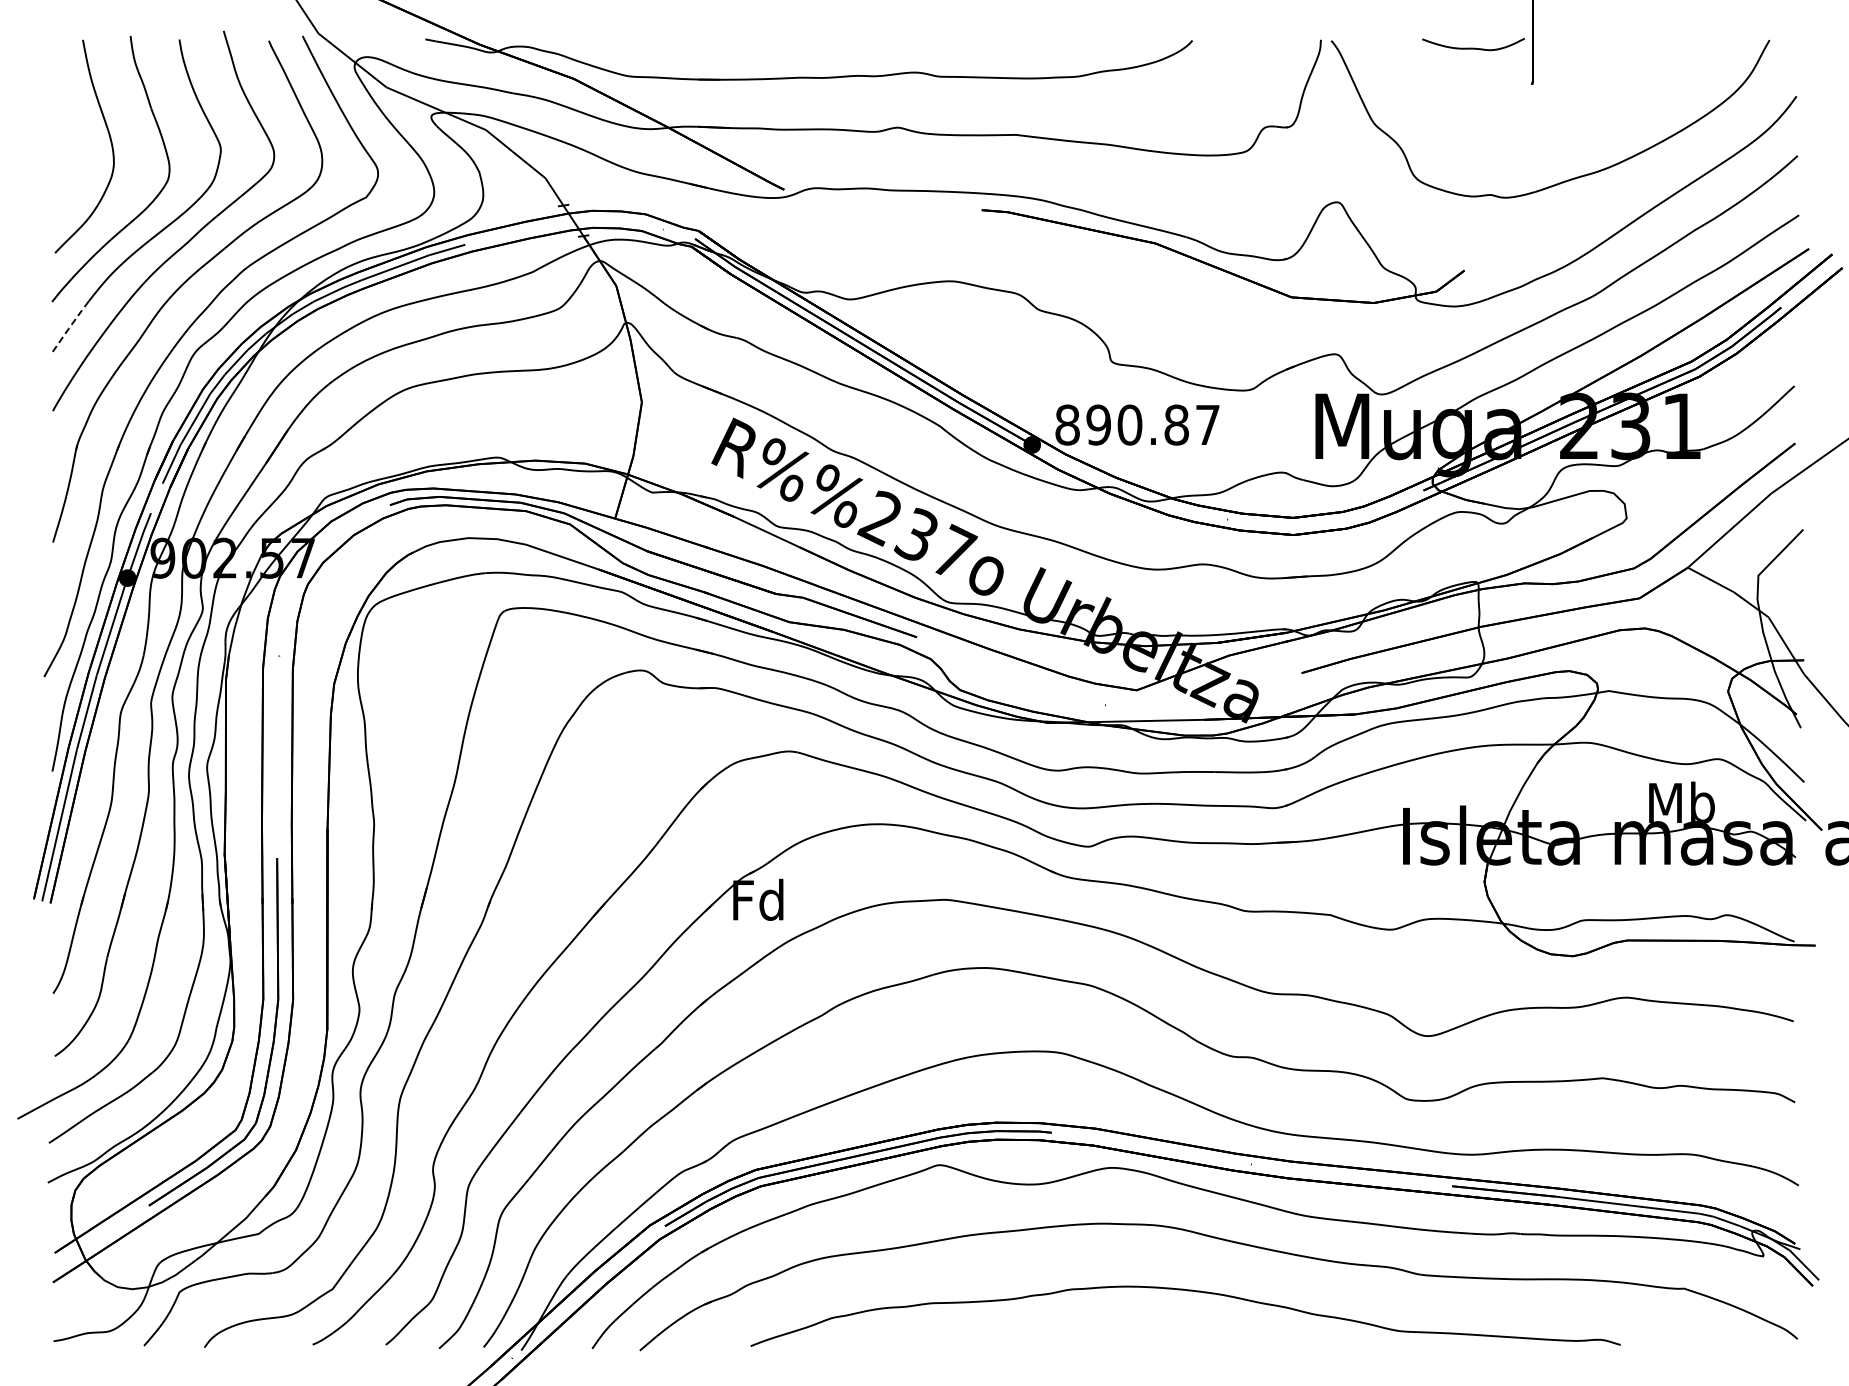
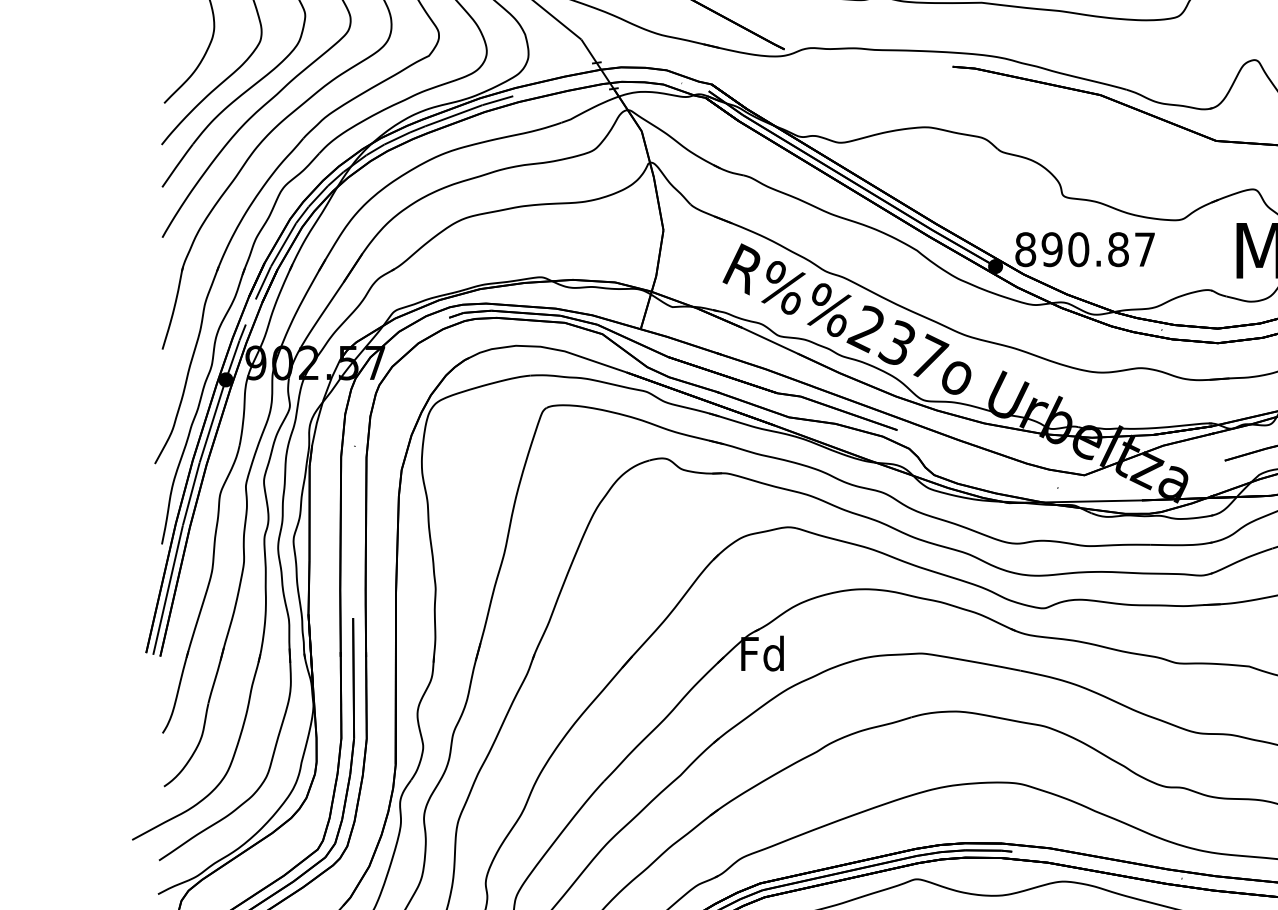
line: (70, 326) -> (177, 165), dashed -> solid

